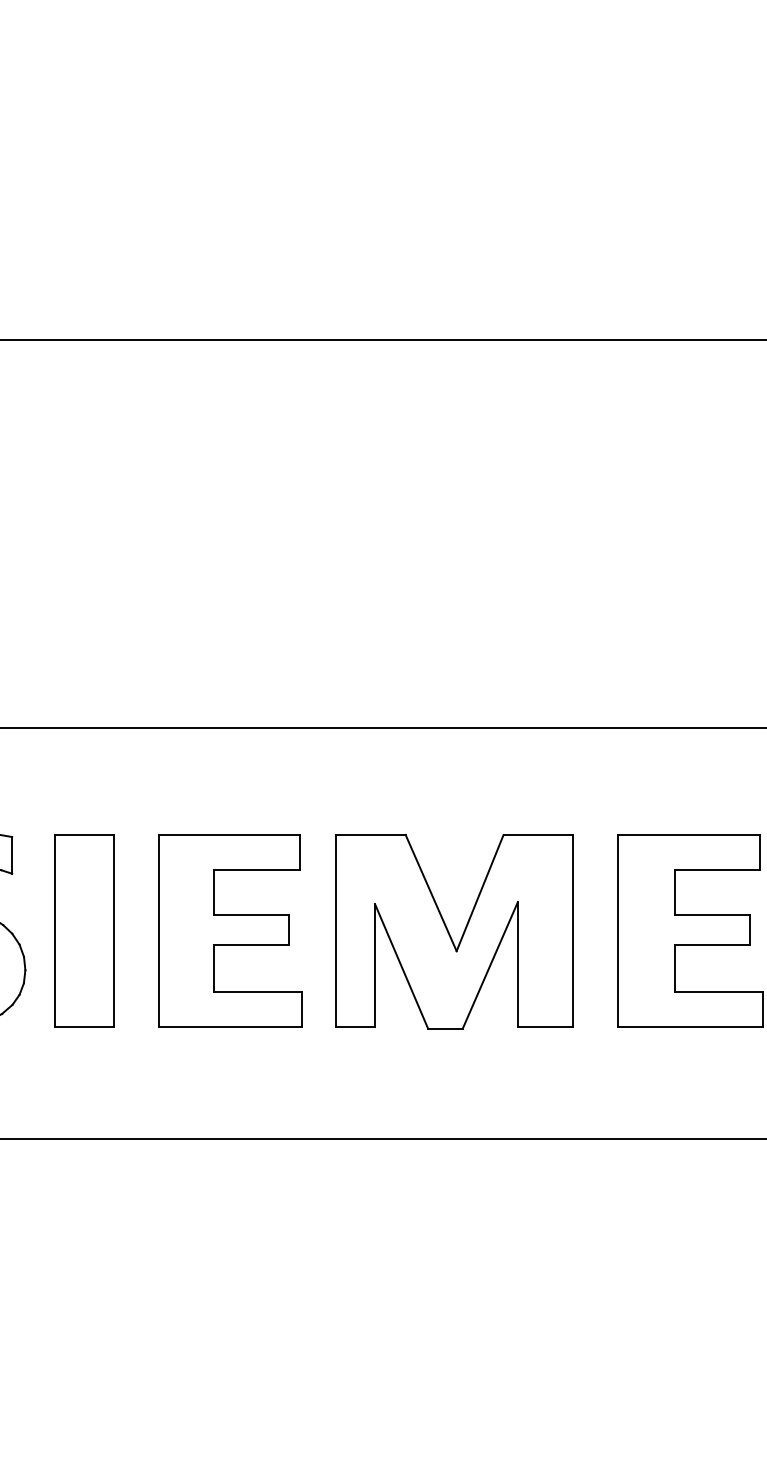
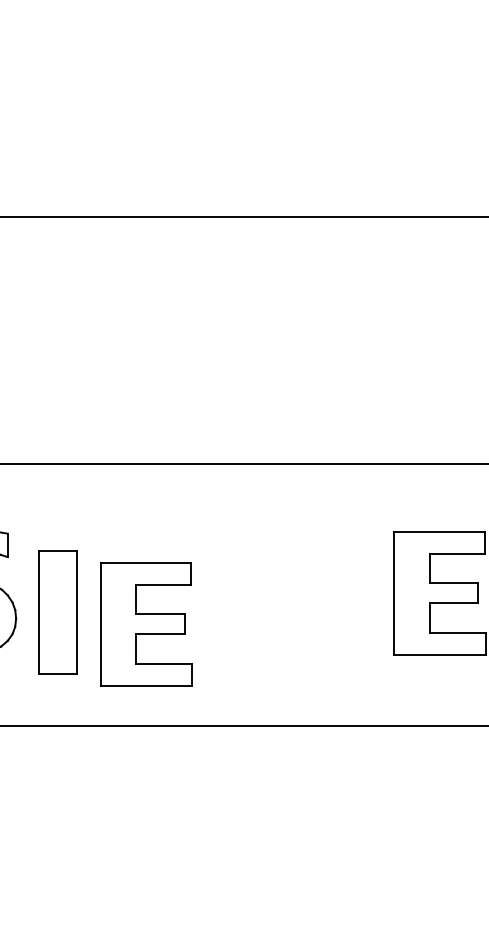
part: (83, 930) -> (57, 612), moved
part: (229, 930) -> (146, 624), moved
part: (454, 930) -> (289, 593), removed

